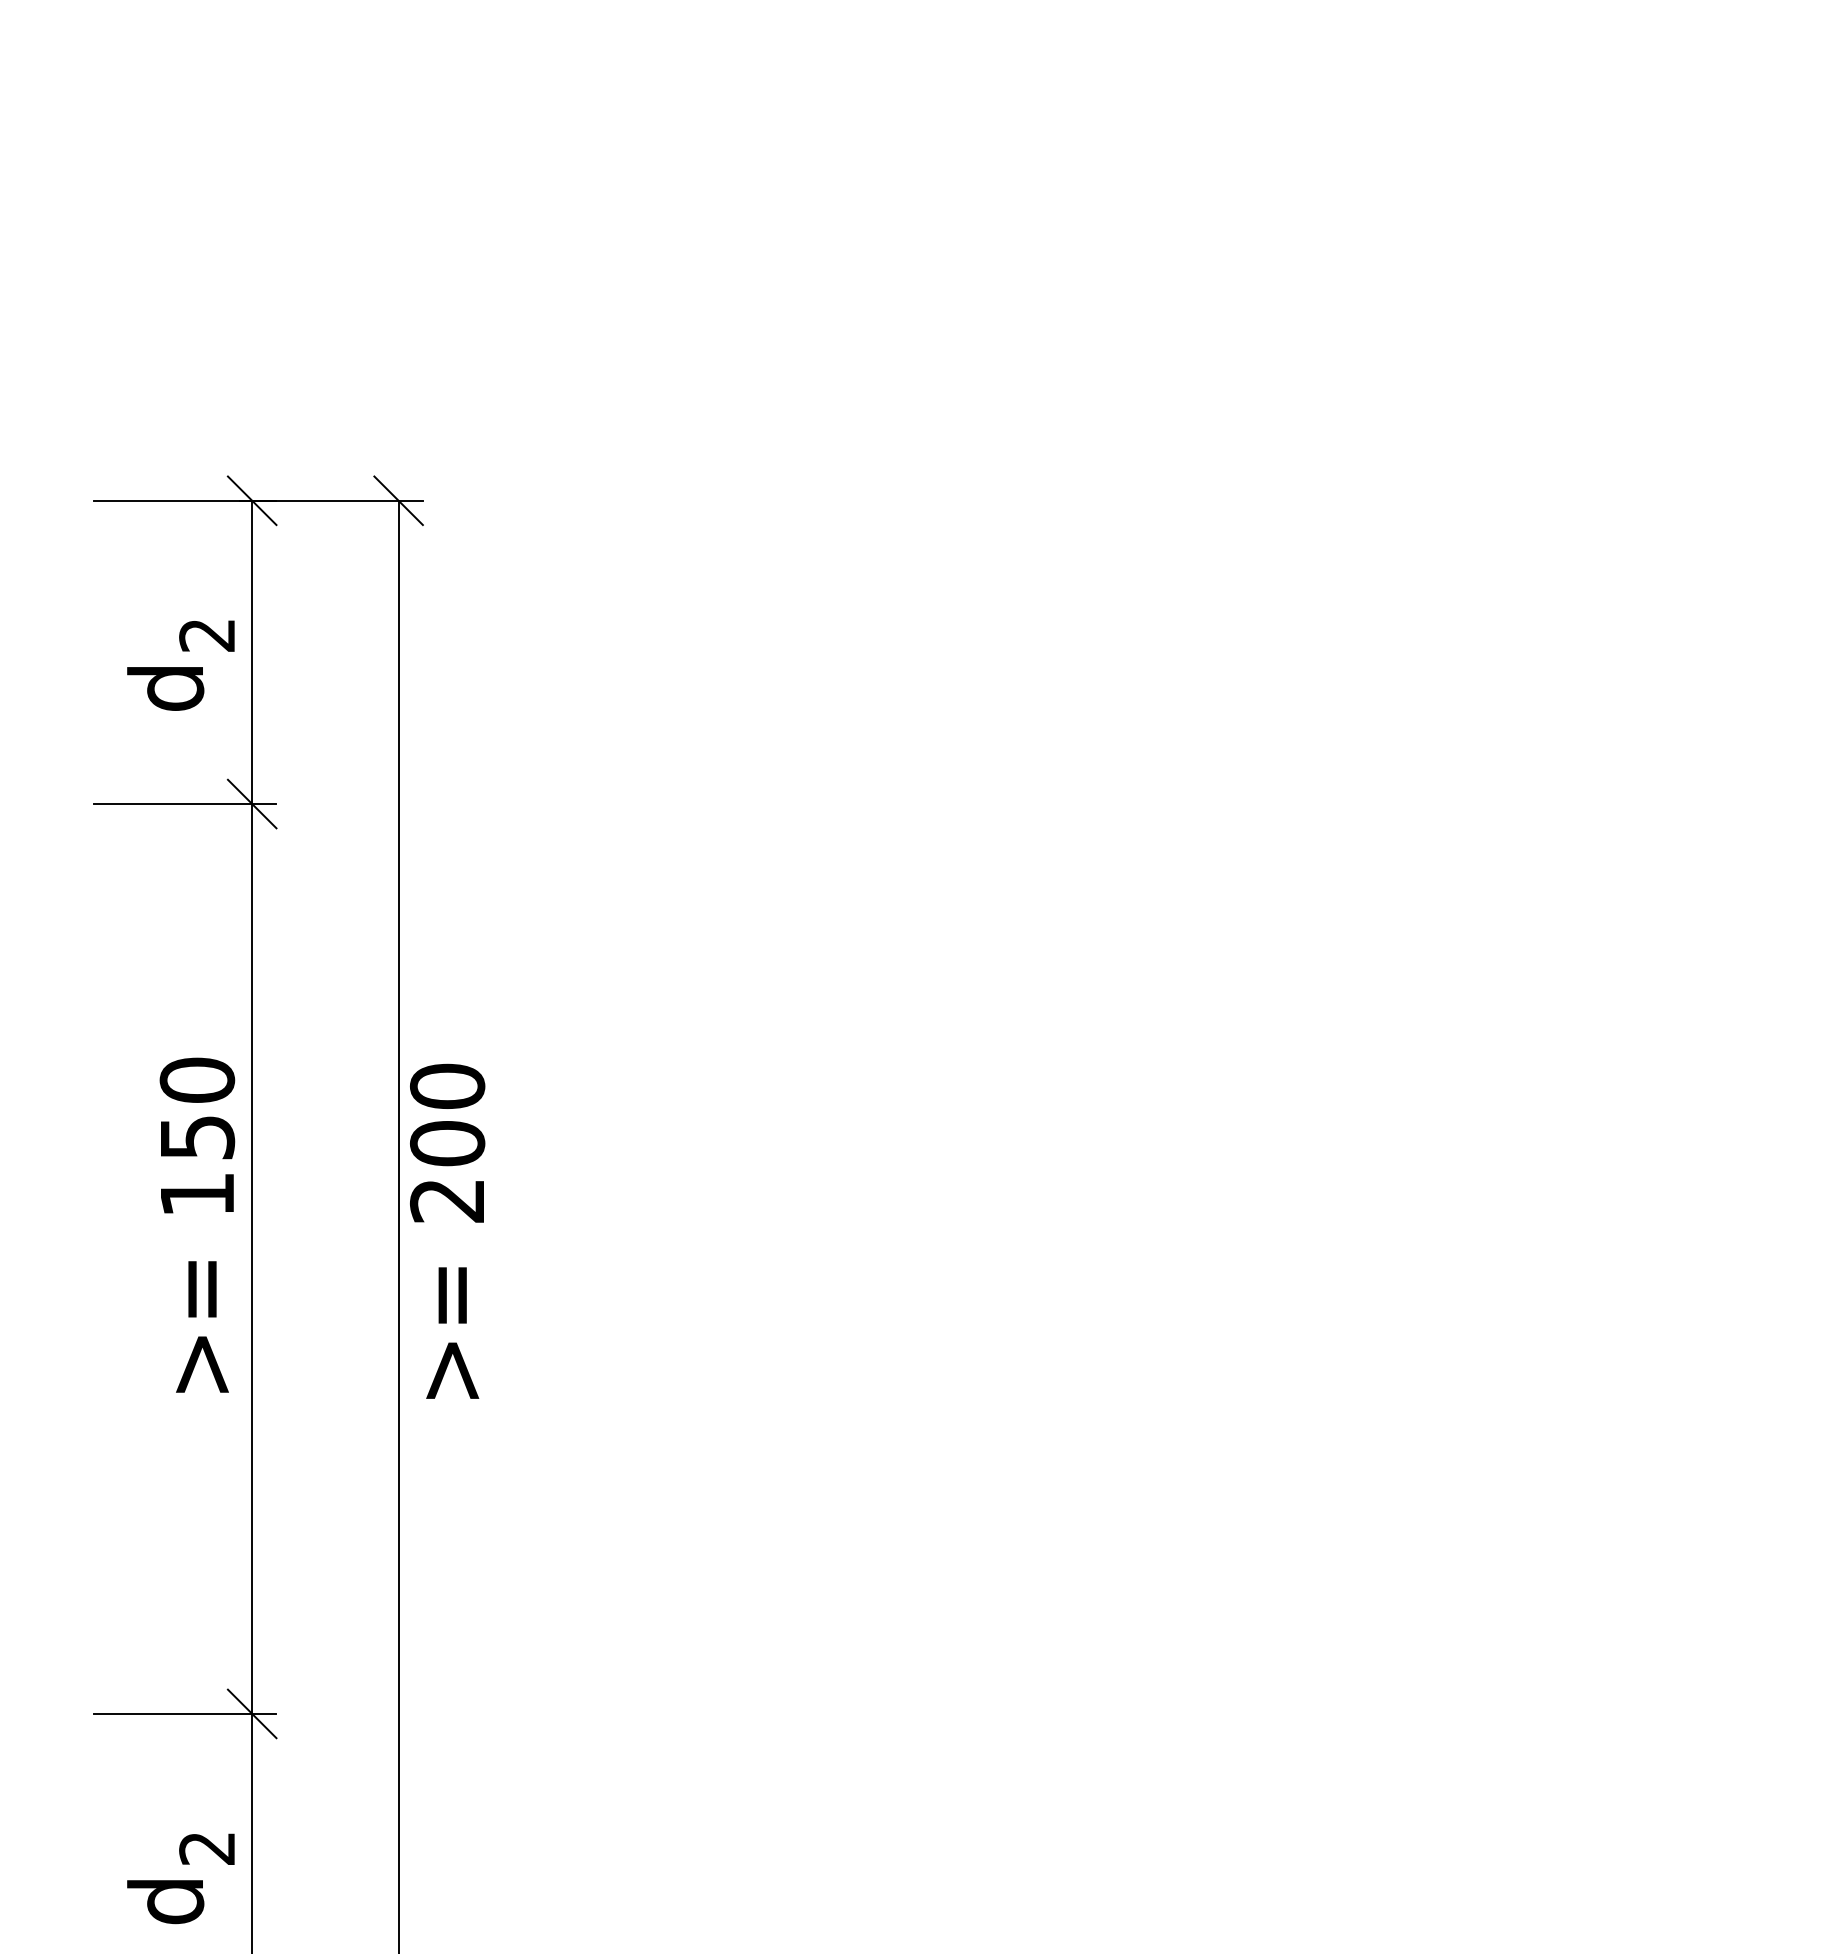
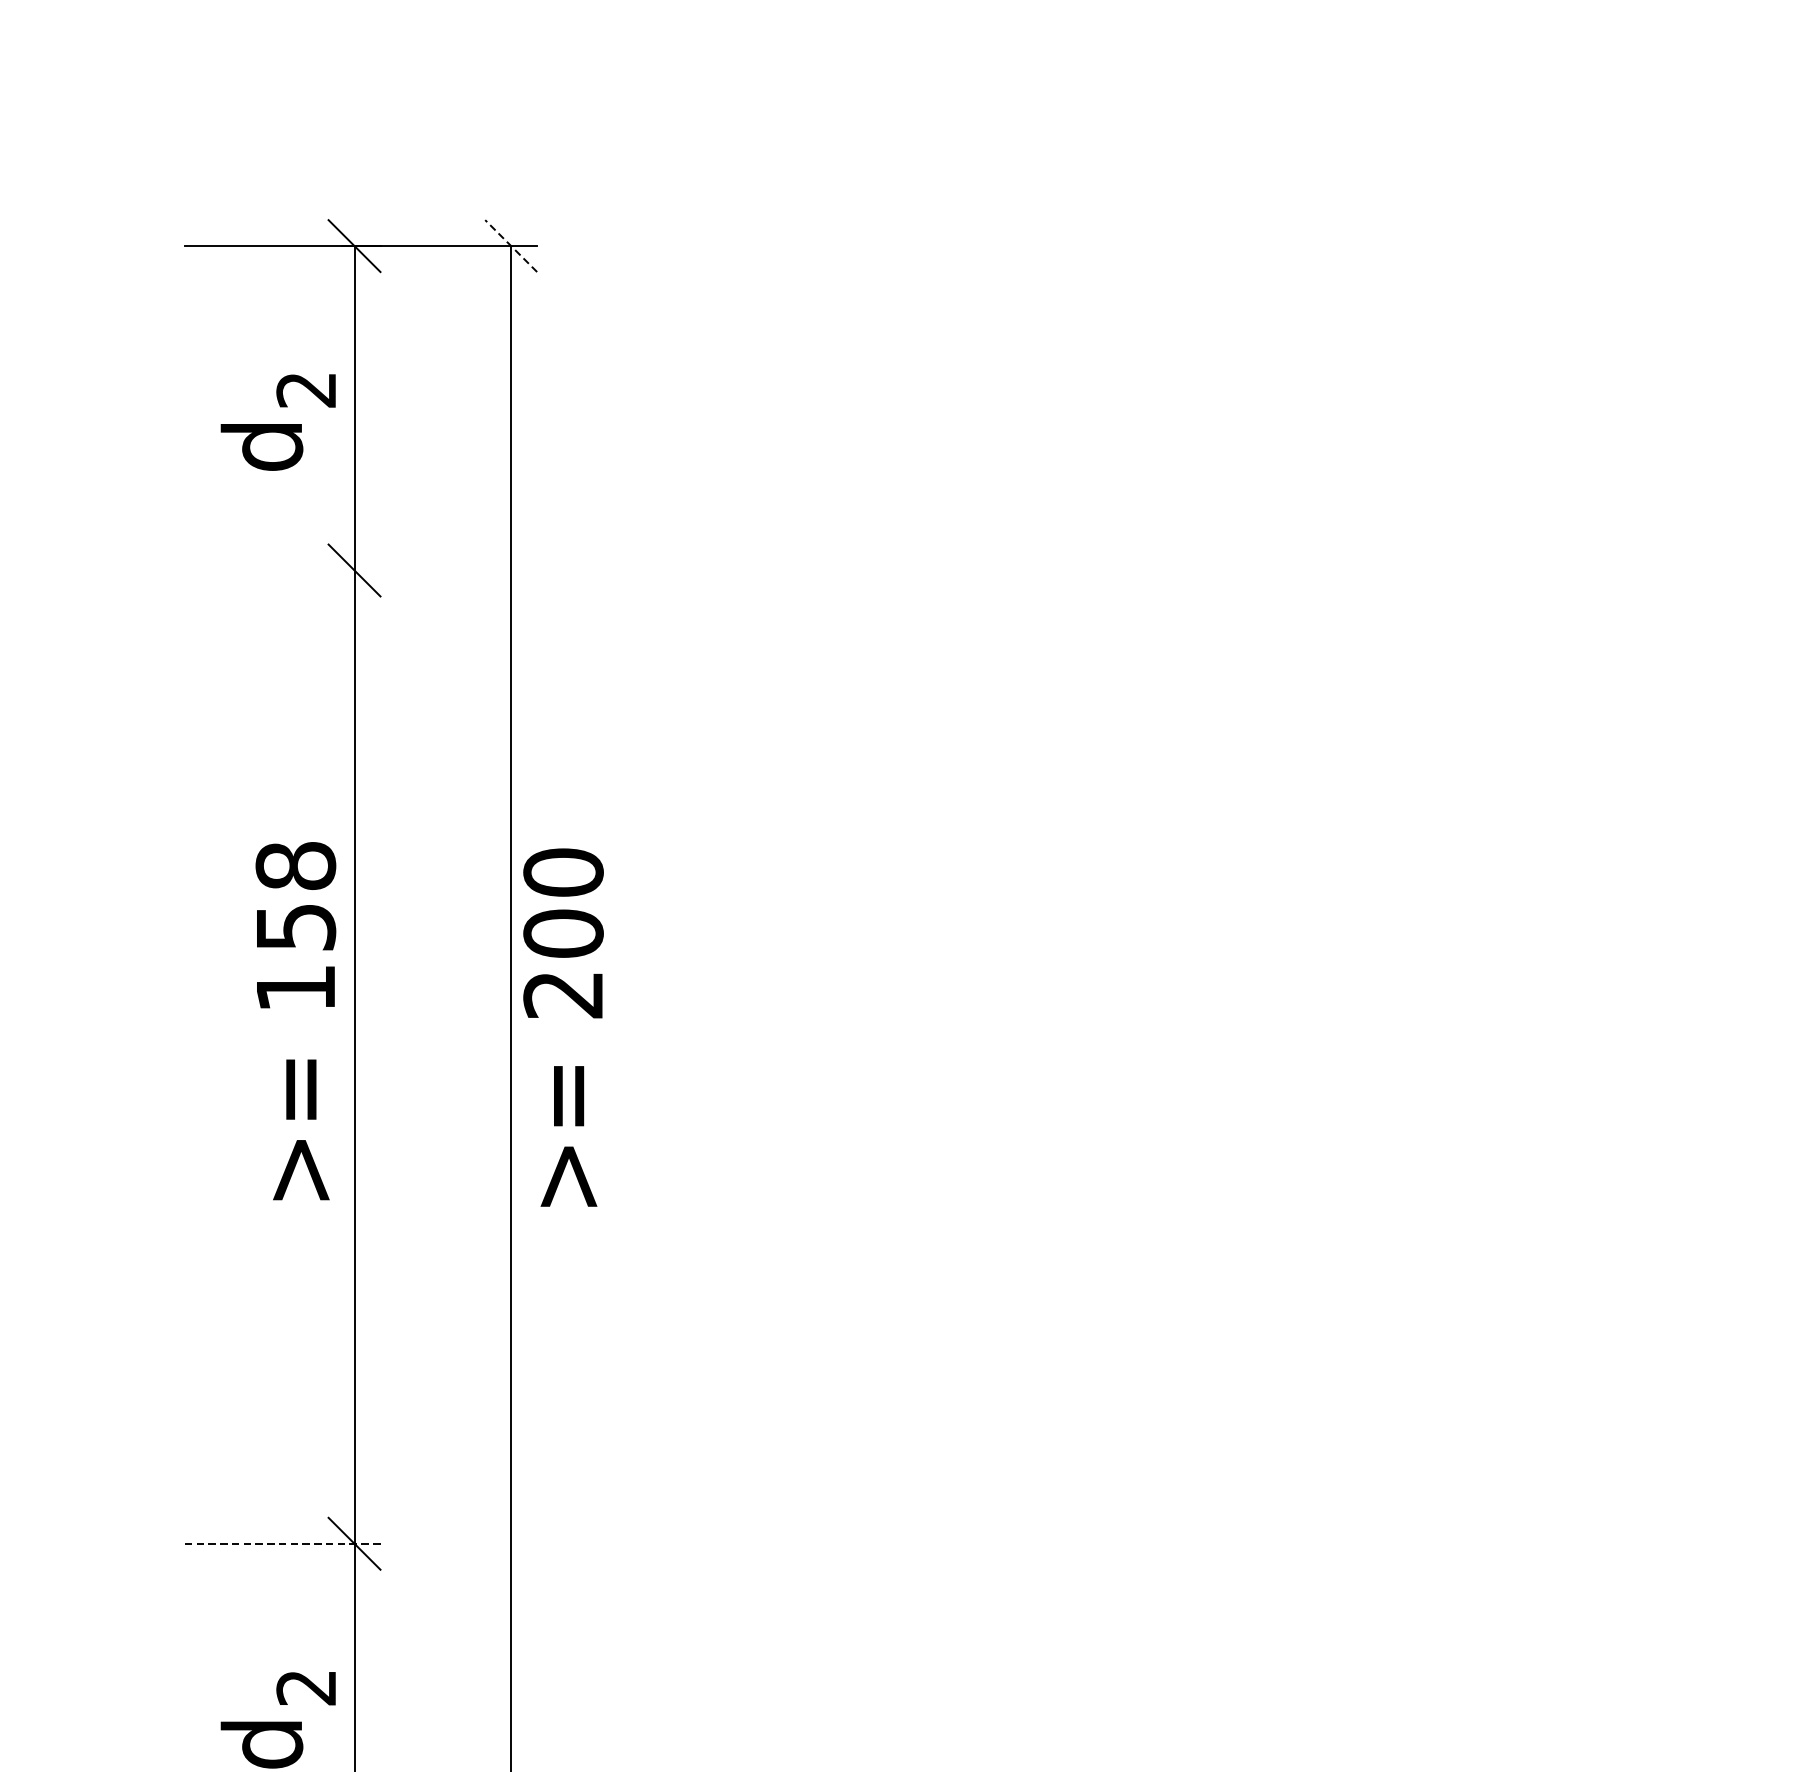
line: (398, 500) -> (511, 245), solid -> dashed
line: (184, 804) -> (282, 570), removed
text: (197, 1079) -> (296, 865), 150 -> 158
line: (184, 1713) -> (282, 1543), solid -> dashed

